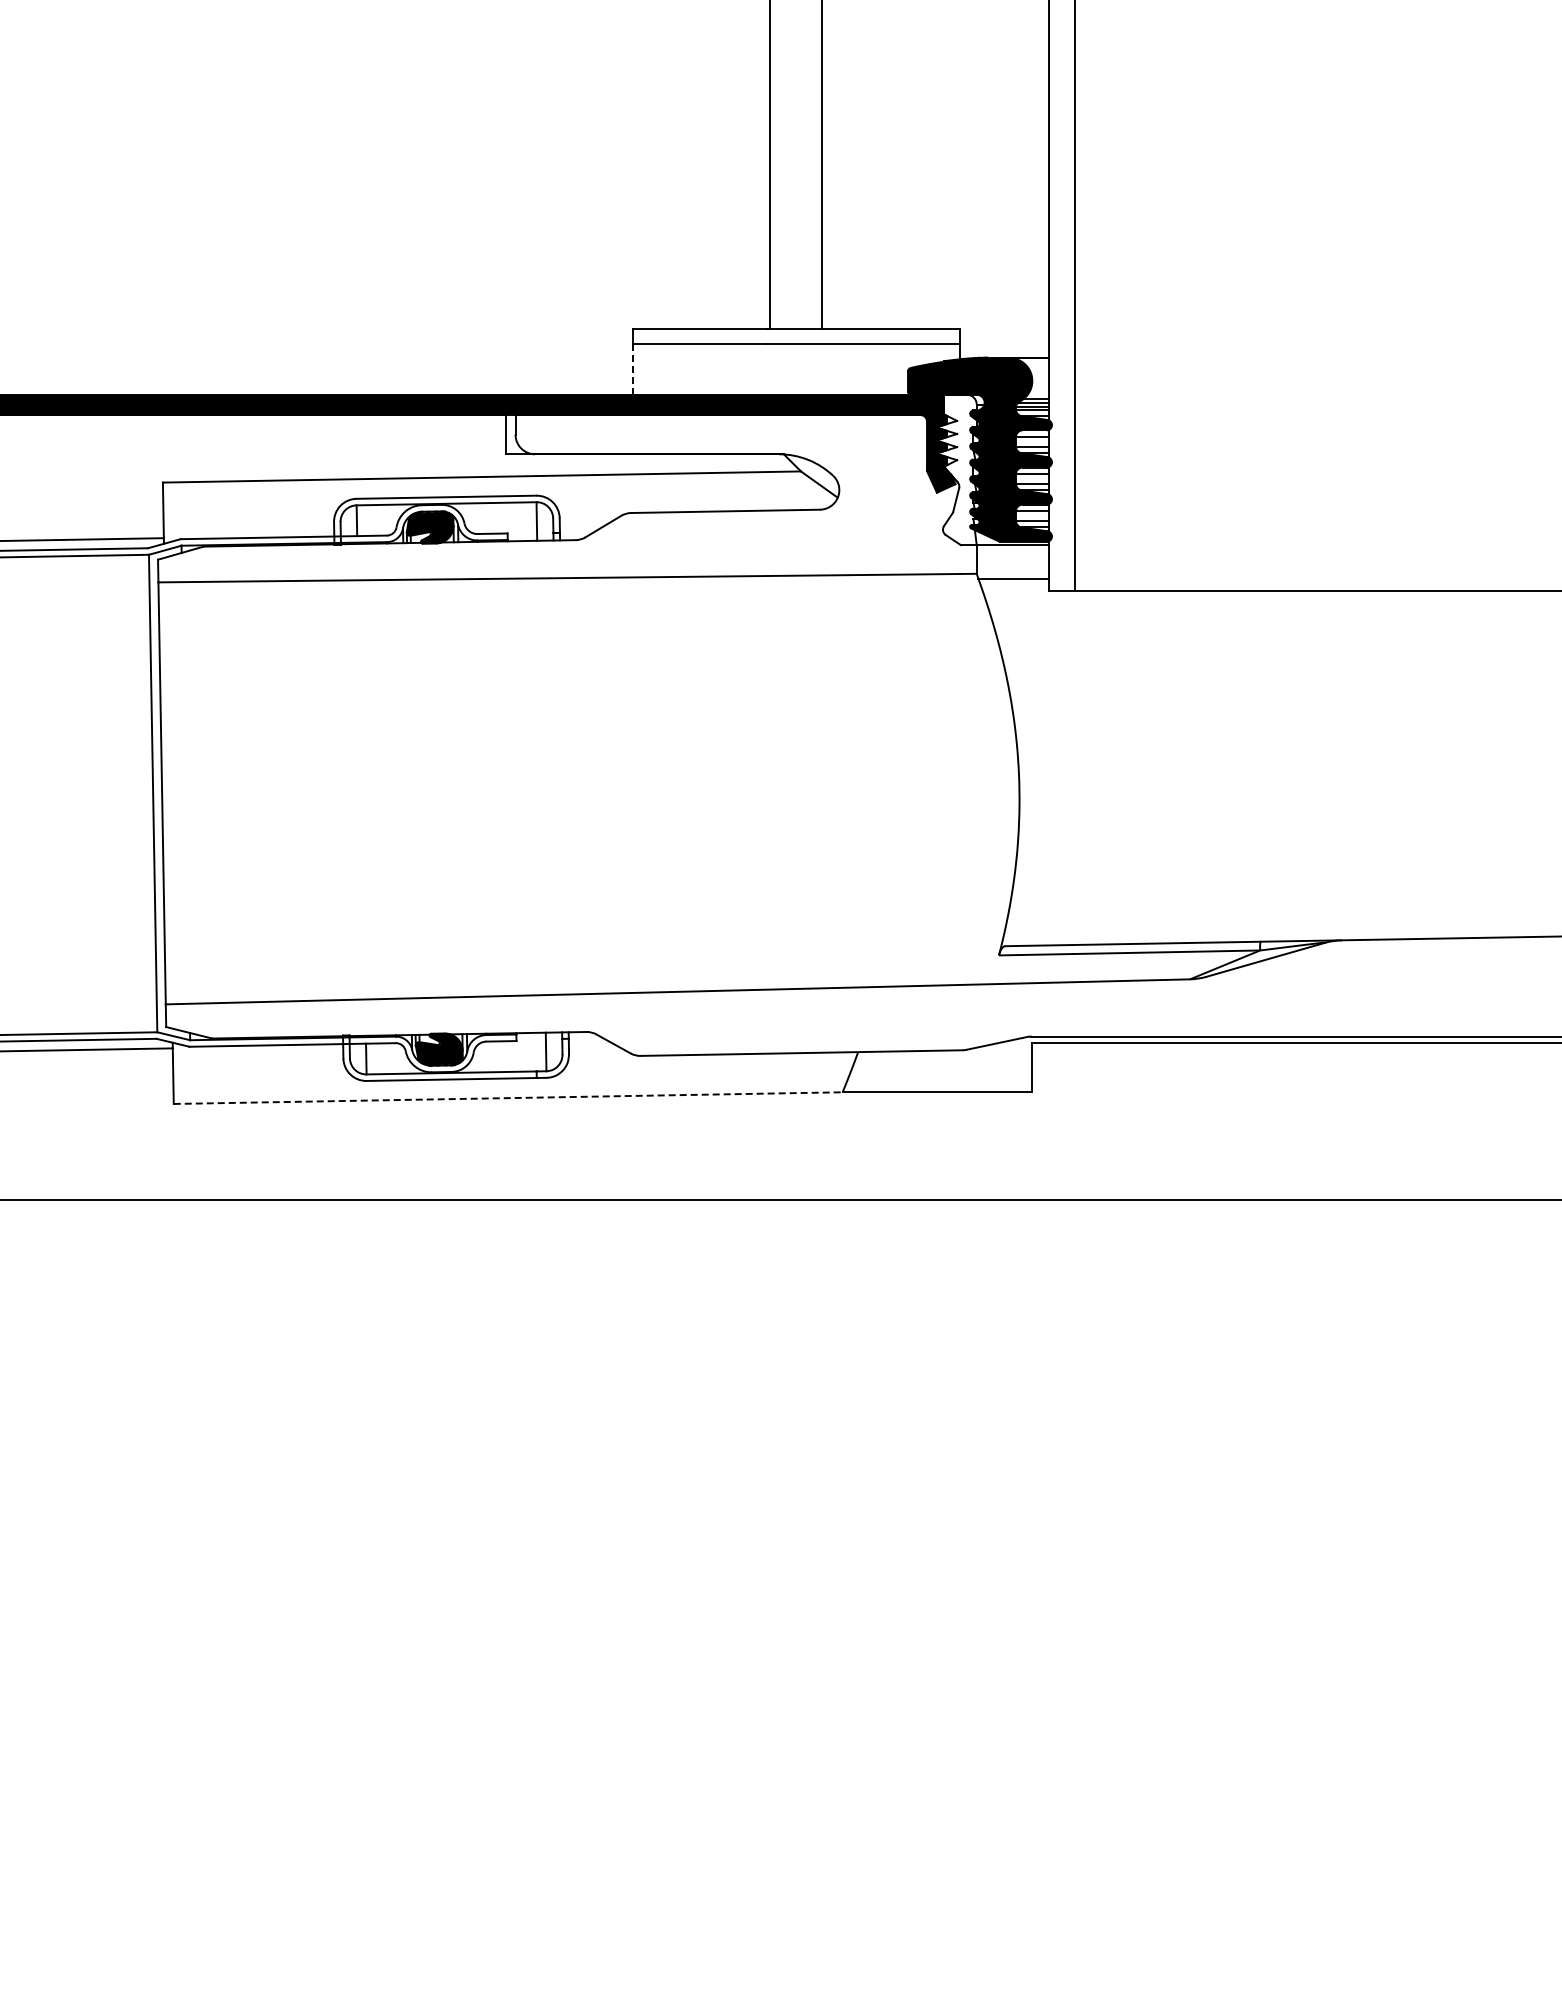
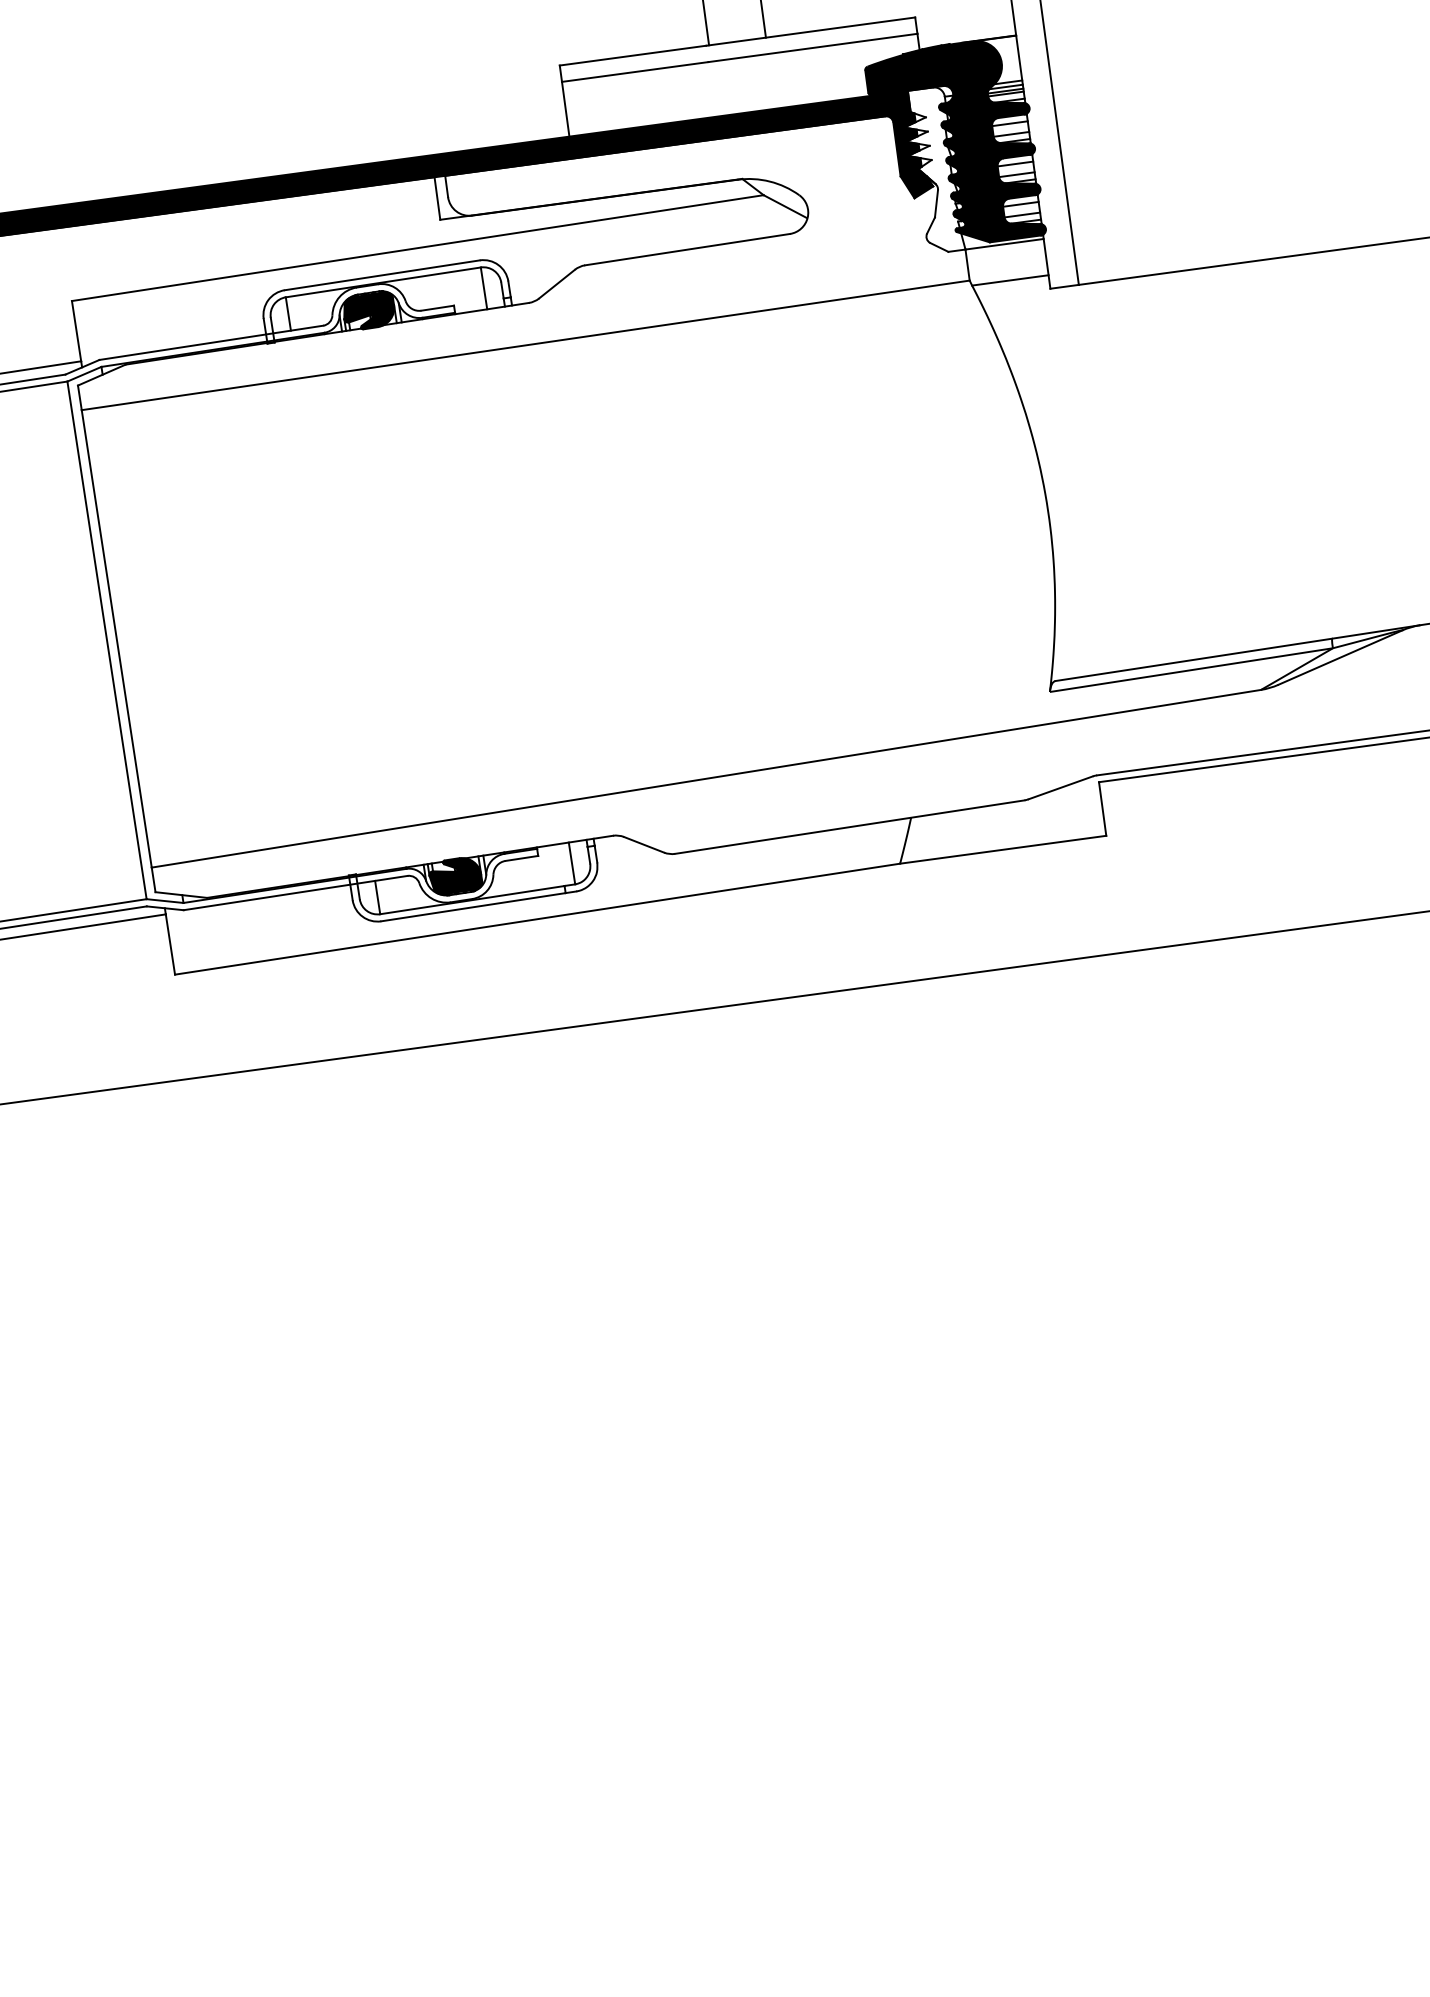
line: (632, 370) -> (565, 110), dashed -> solid
line: (508, 1098) -> (537, 919), dashed -> solid

